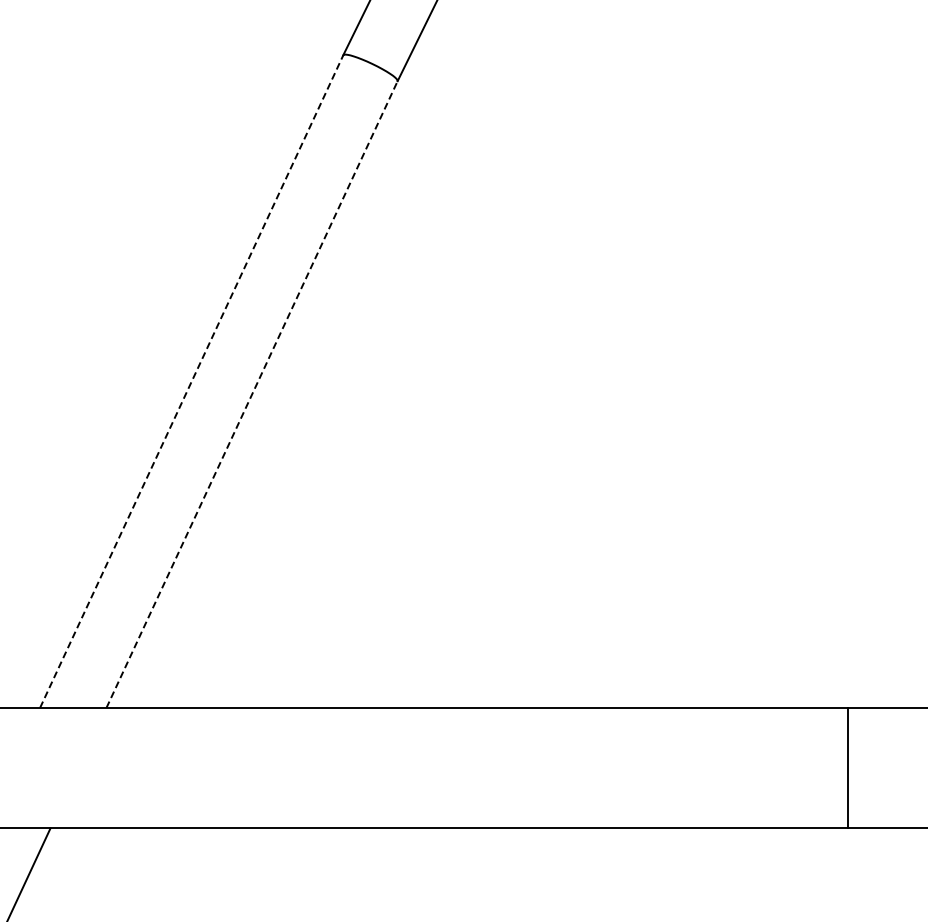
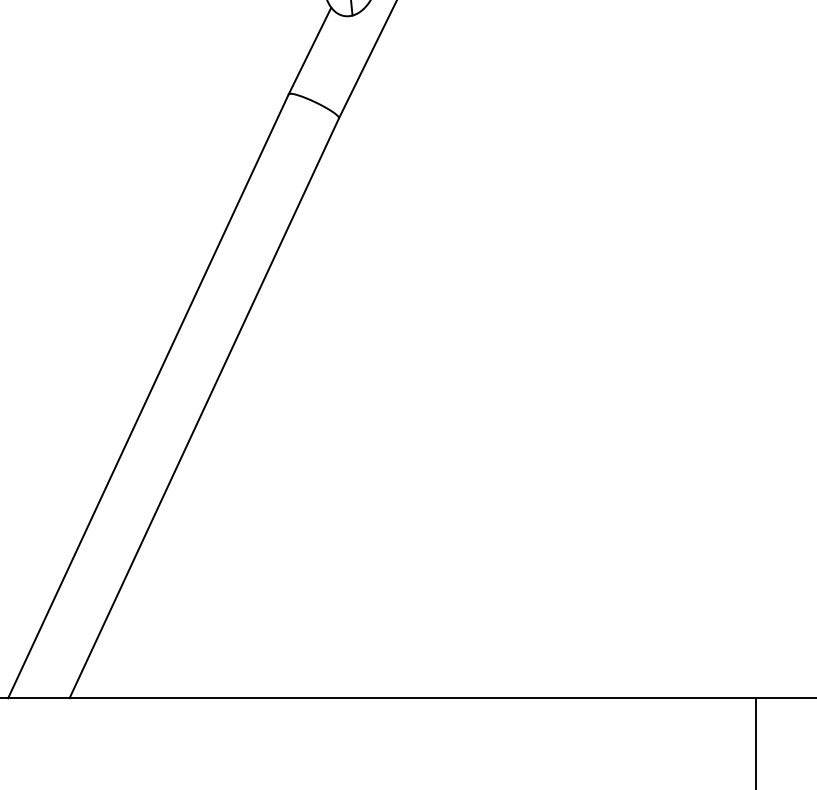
line: (191, 381) -> (148, 396), dashed -> solid
line: (252, 394) -> (204, 408), dashed -> solid

